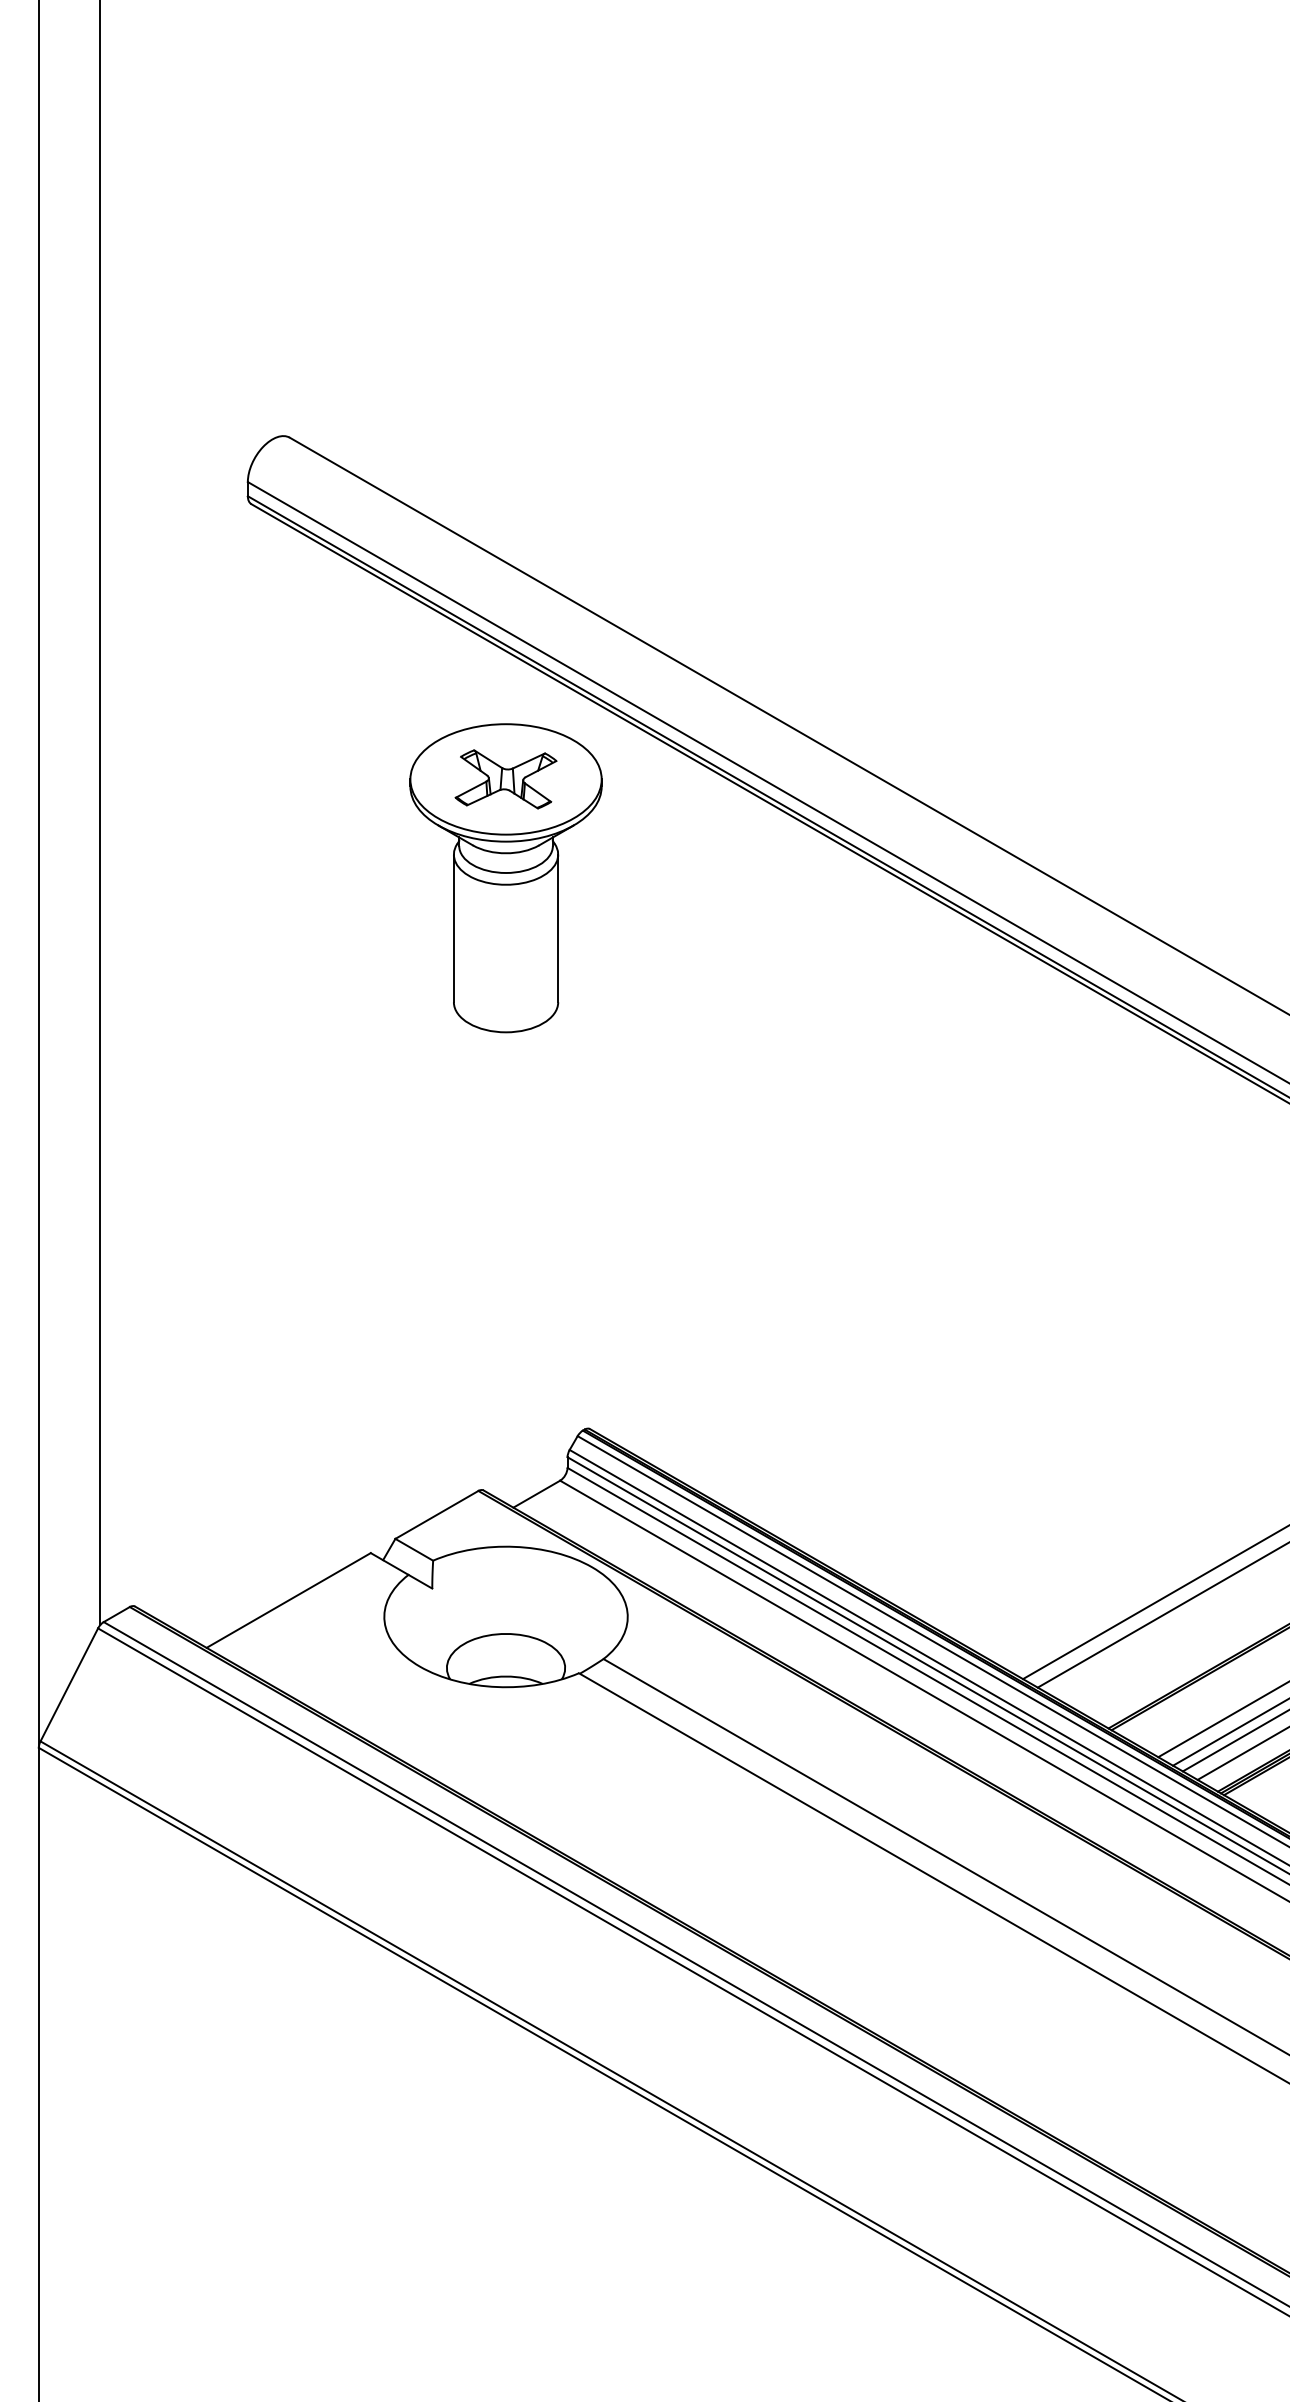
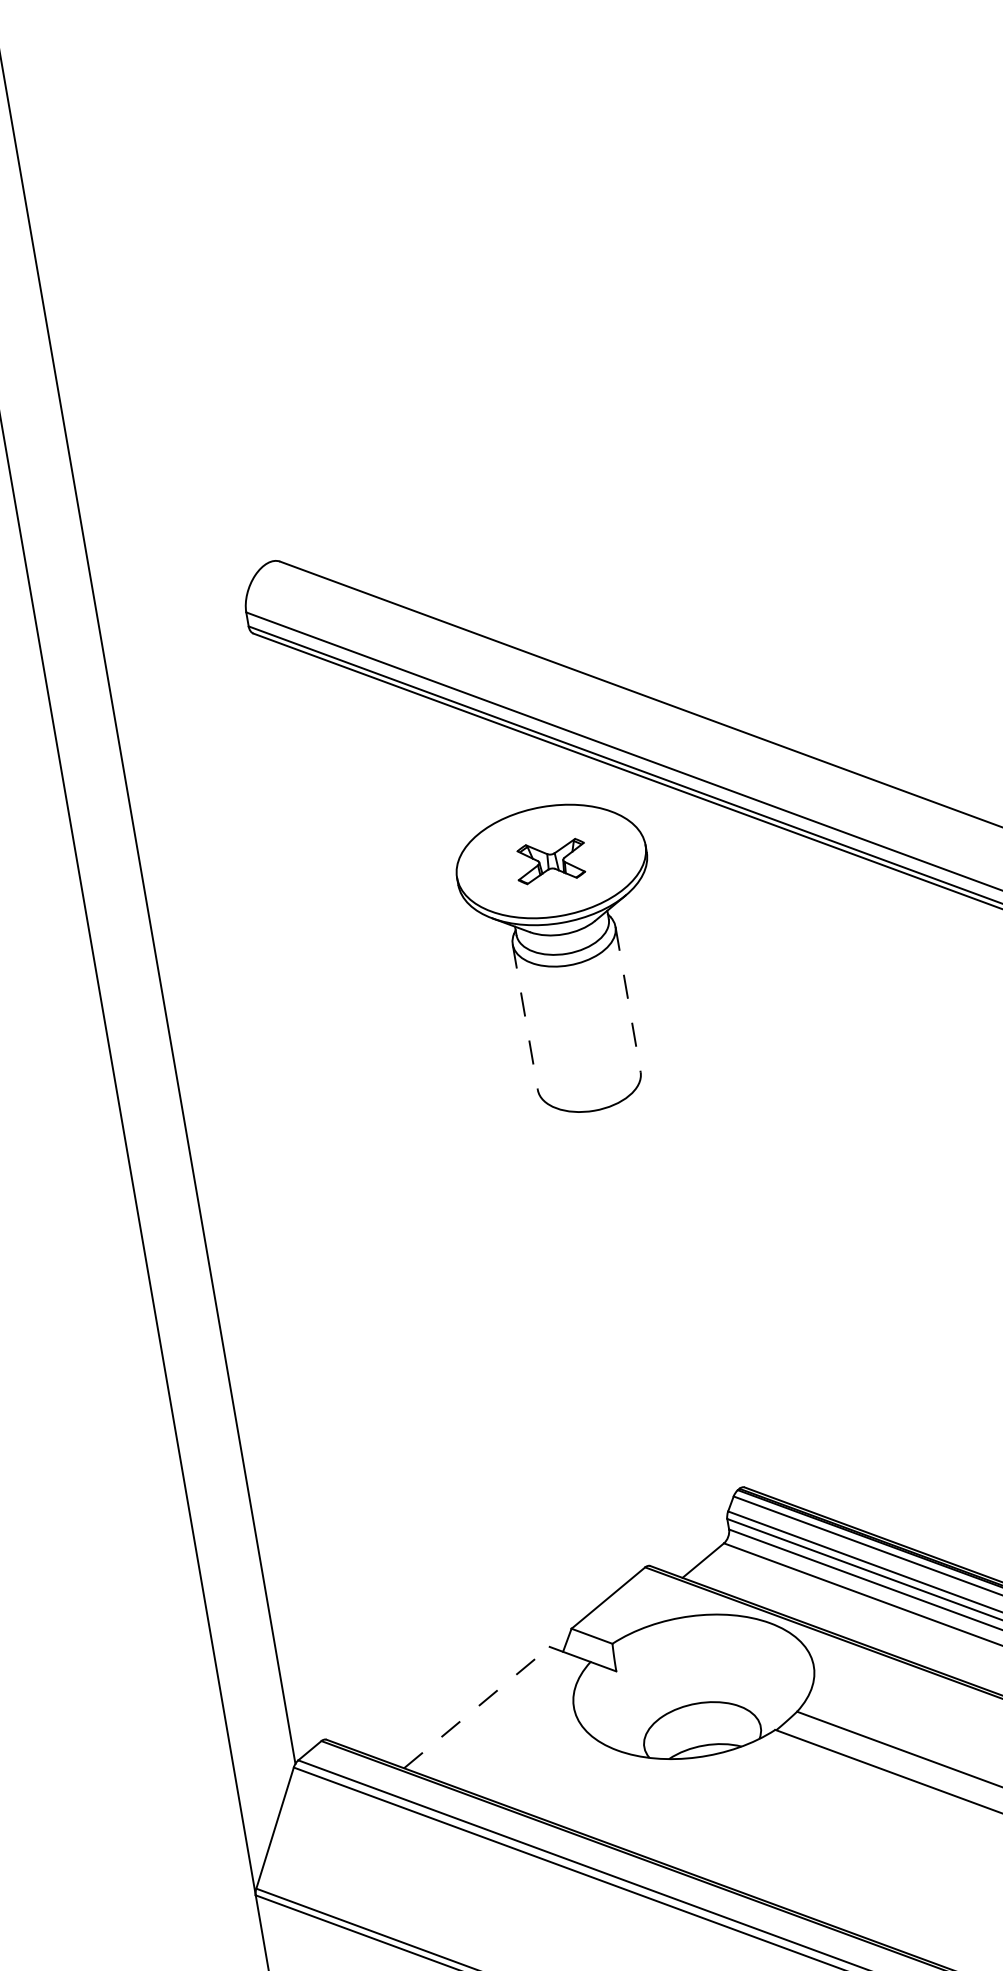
part: (505, 779) -> (550, 861), size x0.7
line: (453, 928) -> (524, 1017), solid -> dashed
line: (558, 928) -> (628, 999), solid -> dashed
line: (288, 1600) -> (476, 1707), solid -> dashed

